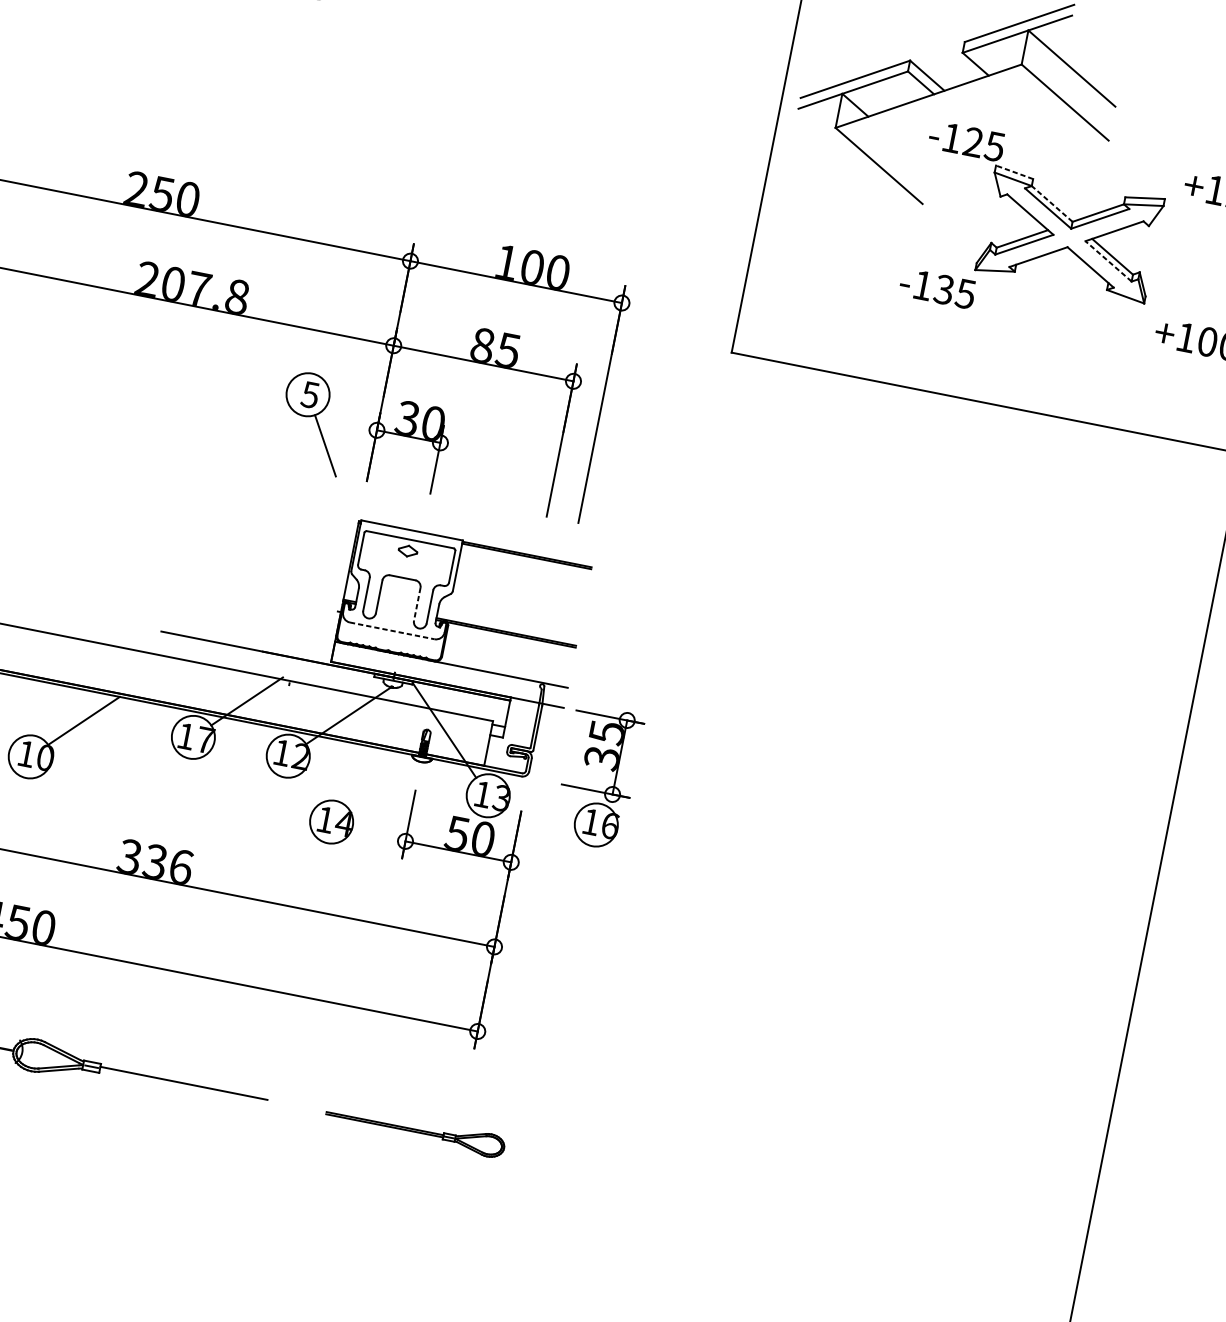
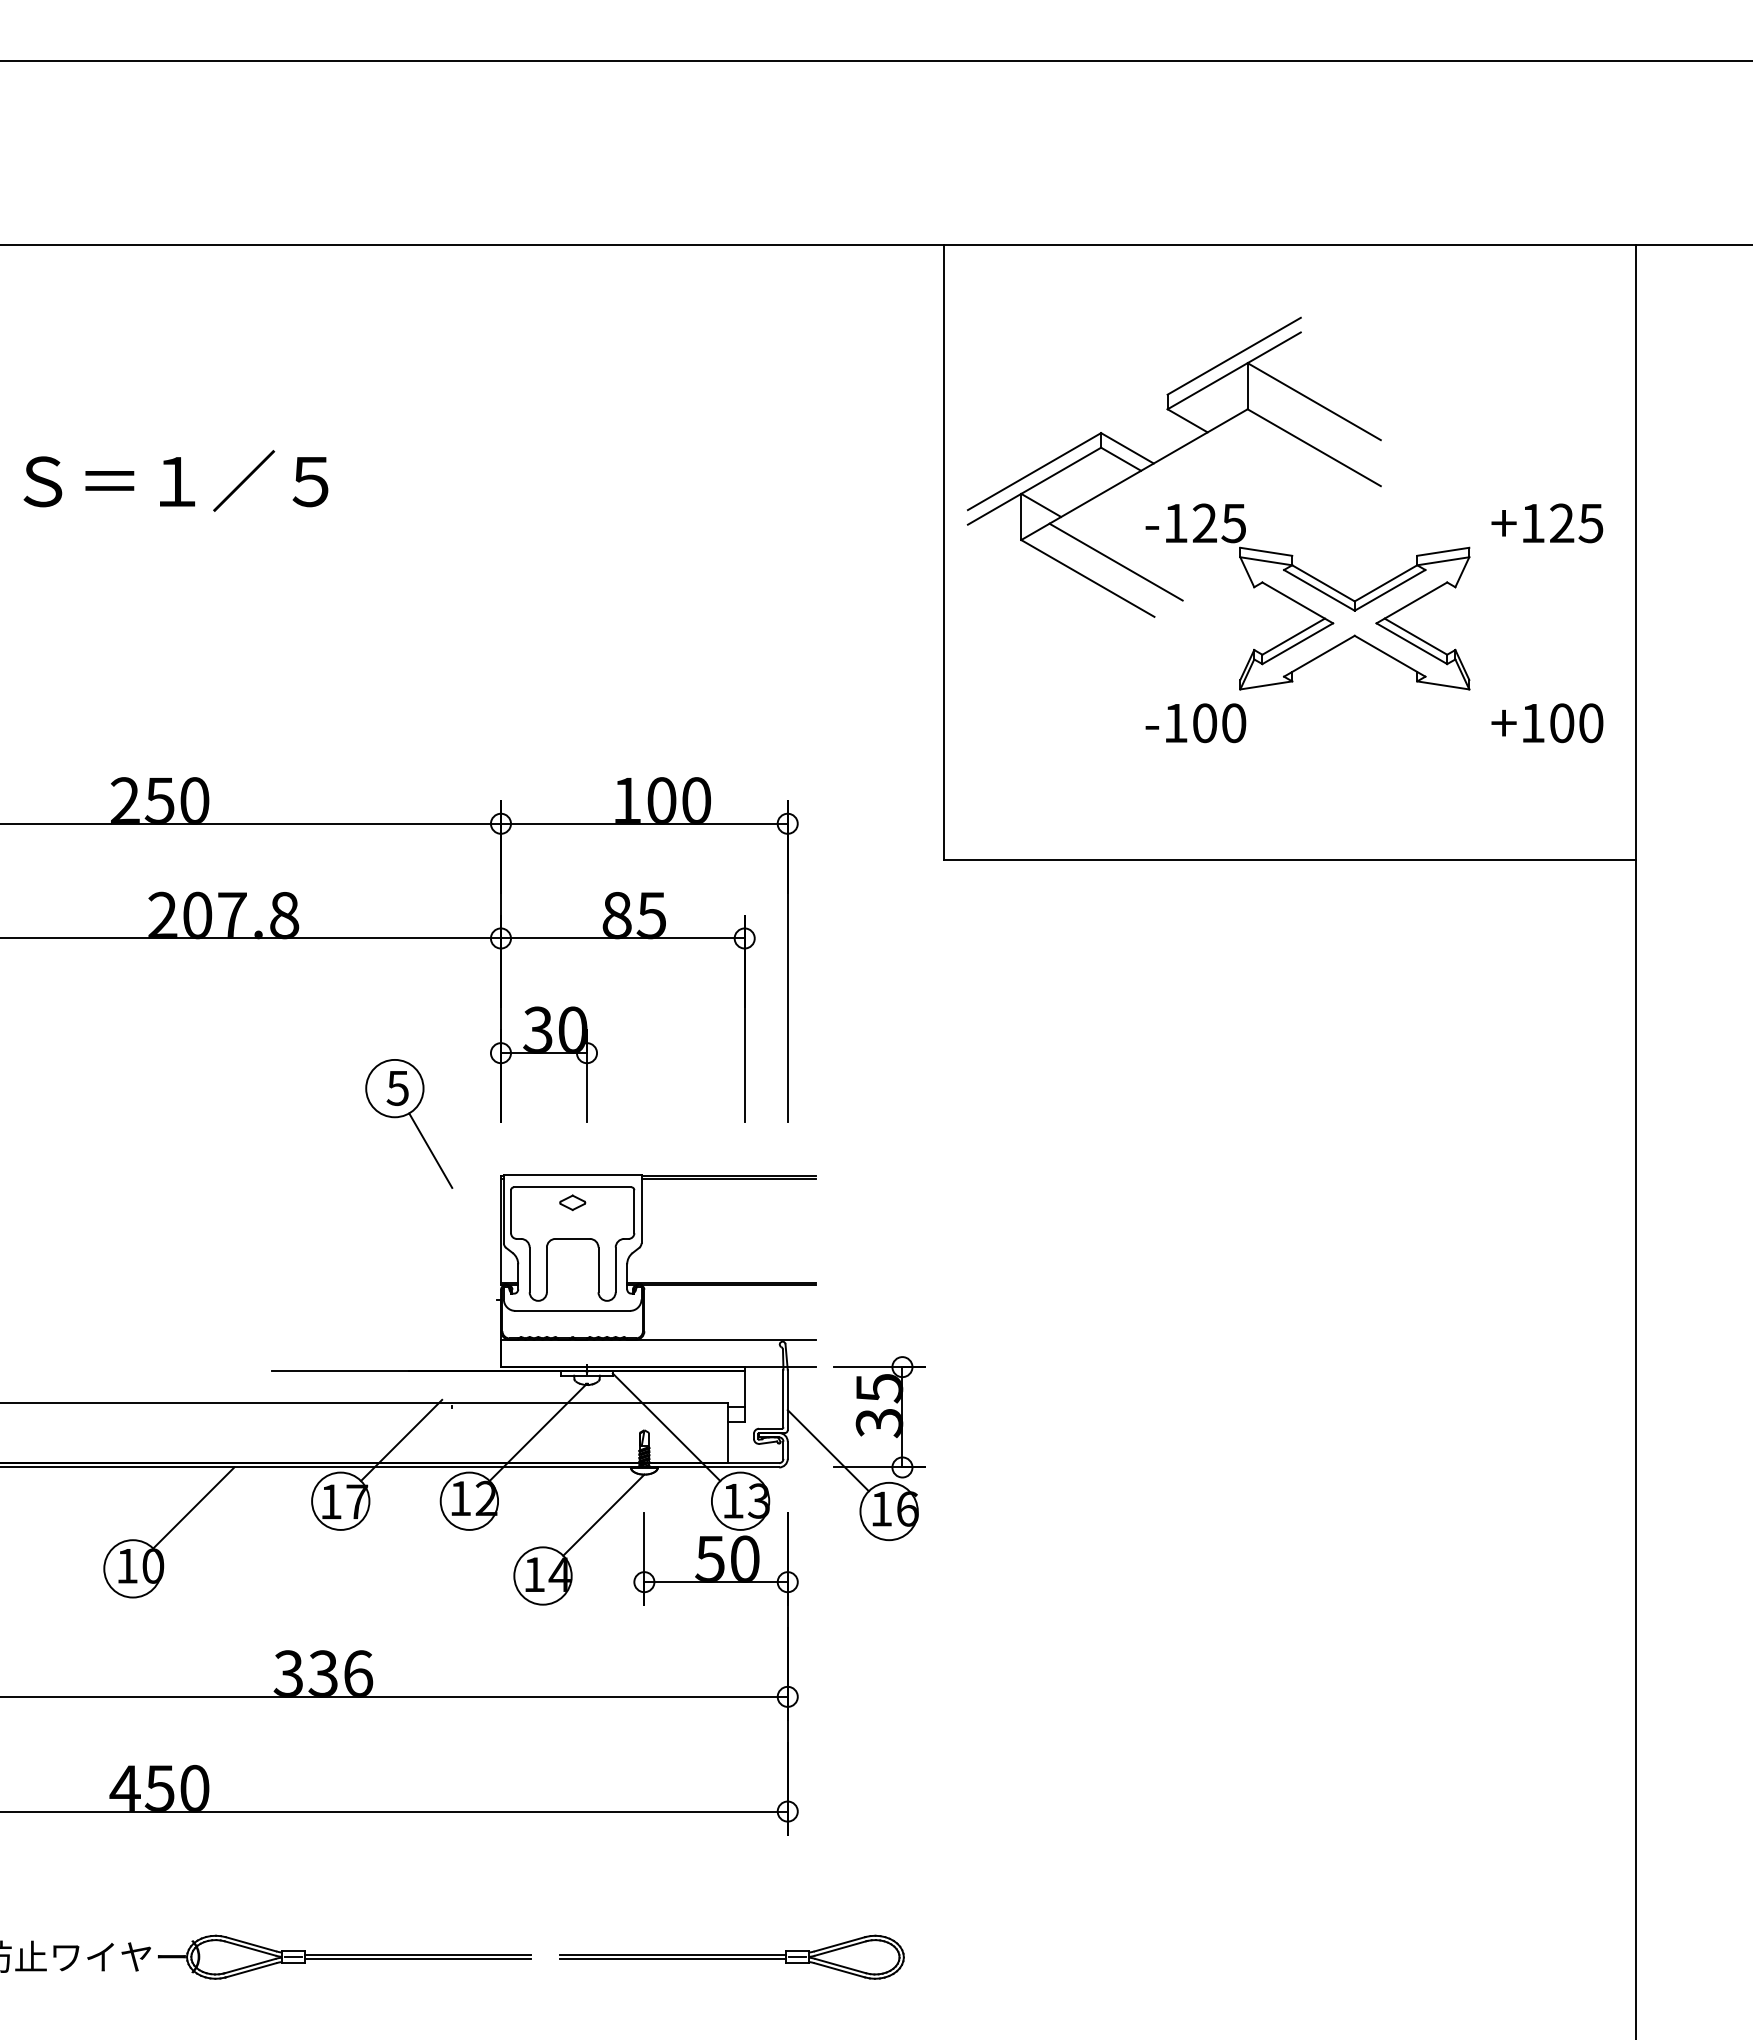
line: (901, 157) -> (1115, 561), added
line: (1014, 172) -> (1265, 551), dashed -> solid
line: (1052, 204) -> (1323, 583), dashed -> solid
line: (1108, 261) -> (1411, 643), dashed -> solid
text: (955, 292) -> (1219, 723), -135 -> -100
part: (313, 422) -> (409, 1123), moved
line: (417, 604) -> (598, 1270), dashed -> solid
line: (392, 630) -> (573, 1310), dashed -> solid
line: (559, 771) -> (827, 1450), added
line: (385, 785) -> (603, 1514), added
line: (183, 1086) -> (417, 1959), added
part: (415, 1130) -> (731, 1956), size x1.43

